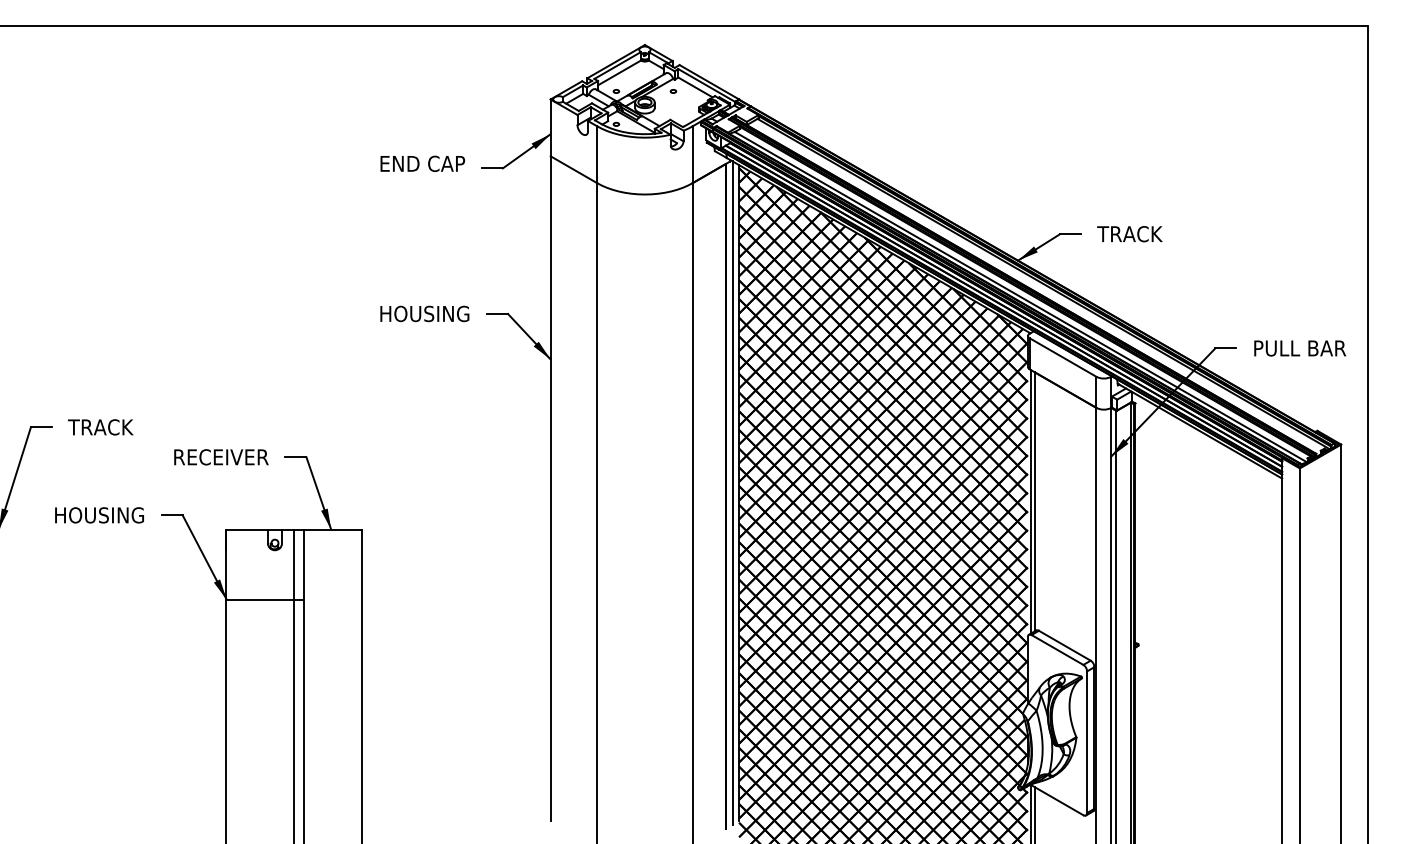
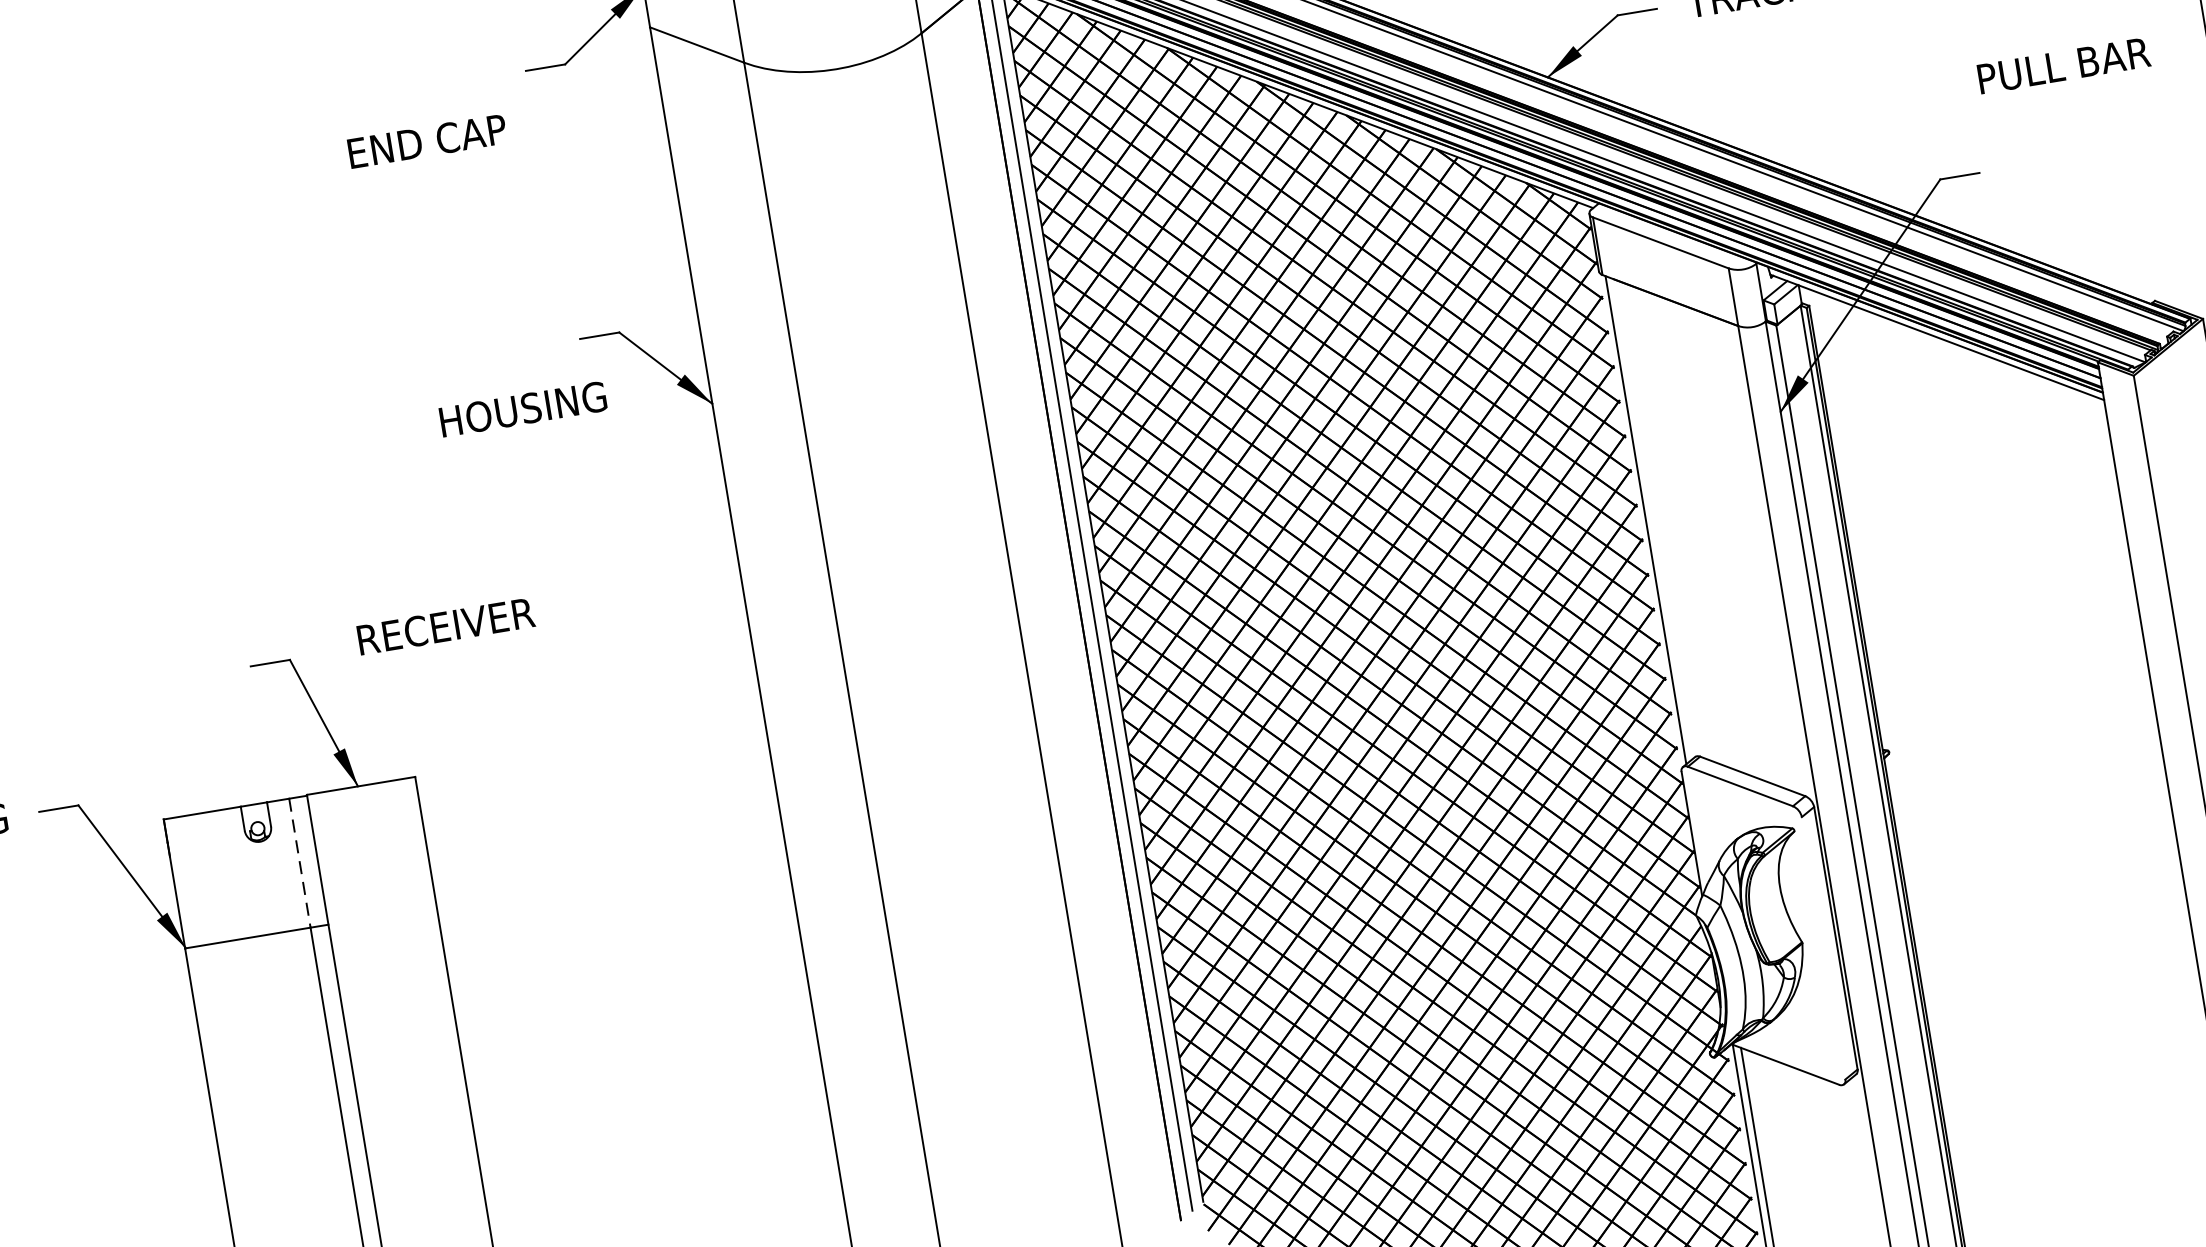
text: (422, 163) -> (426, 140), moved
text: (424, 313) -> (522, 408), moved
text: (1299, 348) -> (2062, 66), moved
text: (221, 457) -> (446, 626), moved
line: (1035, 501) -> (1654, 518), removed
line: (294, 564) -> (300, 862), solid -> dashed
line: (1087, 742) -> (1824, 948), removed

